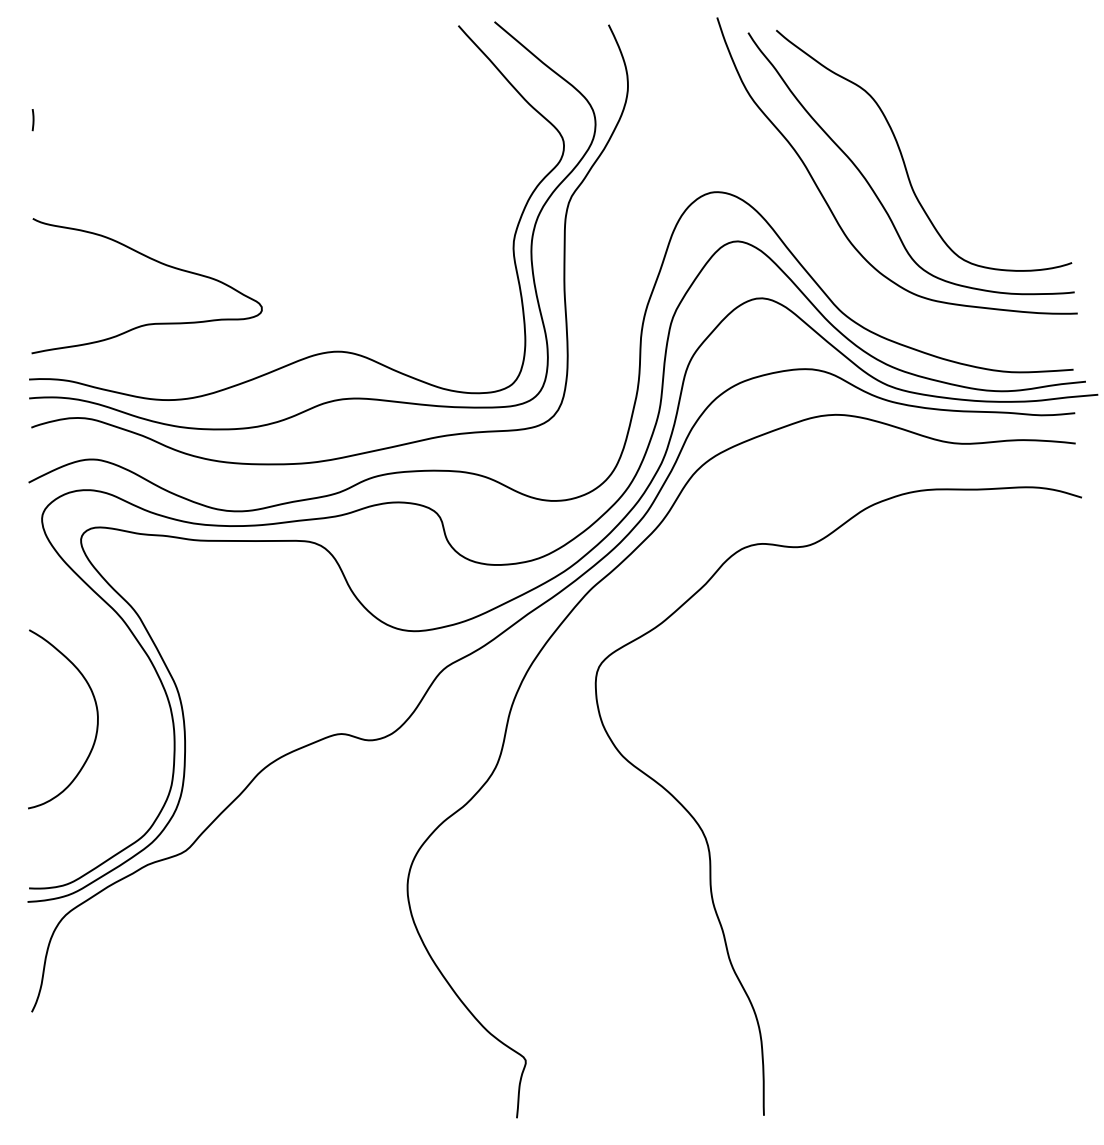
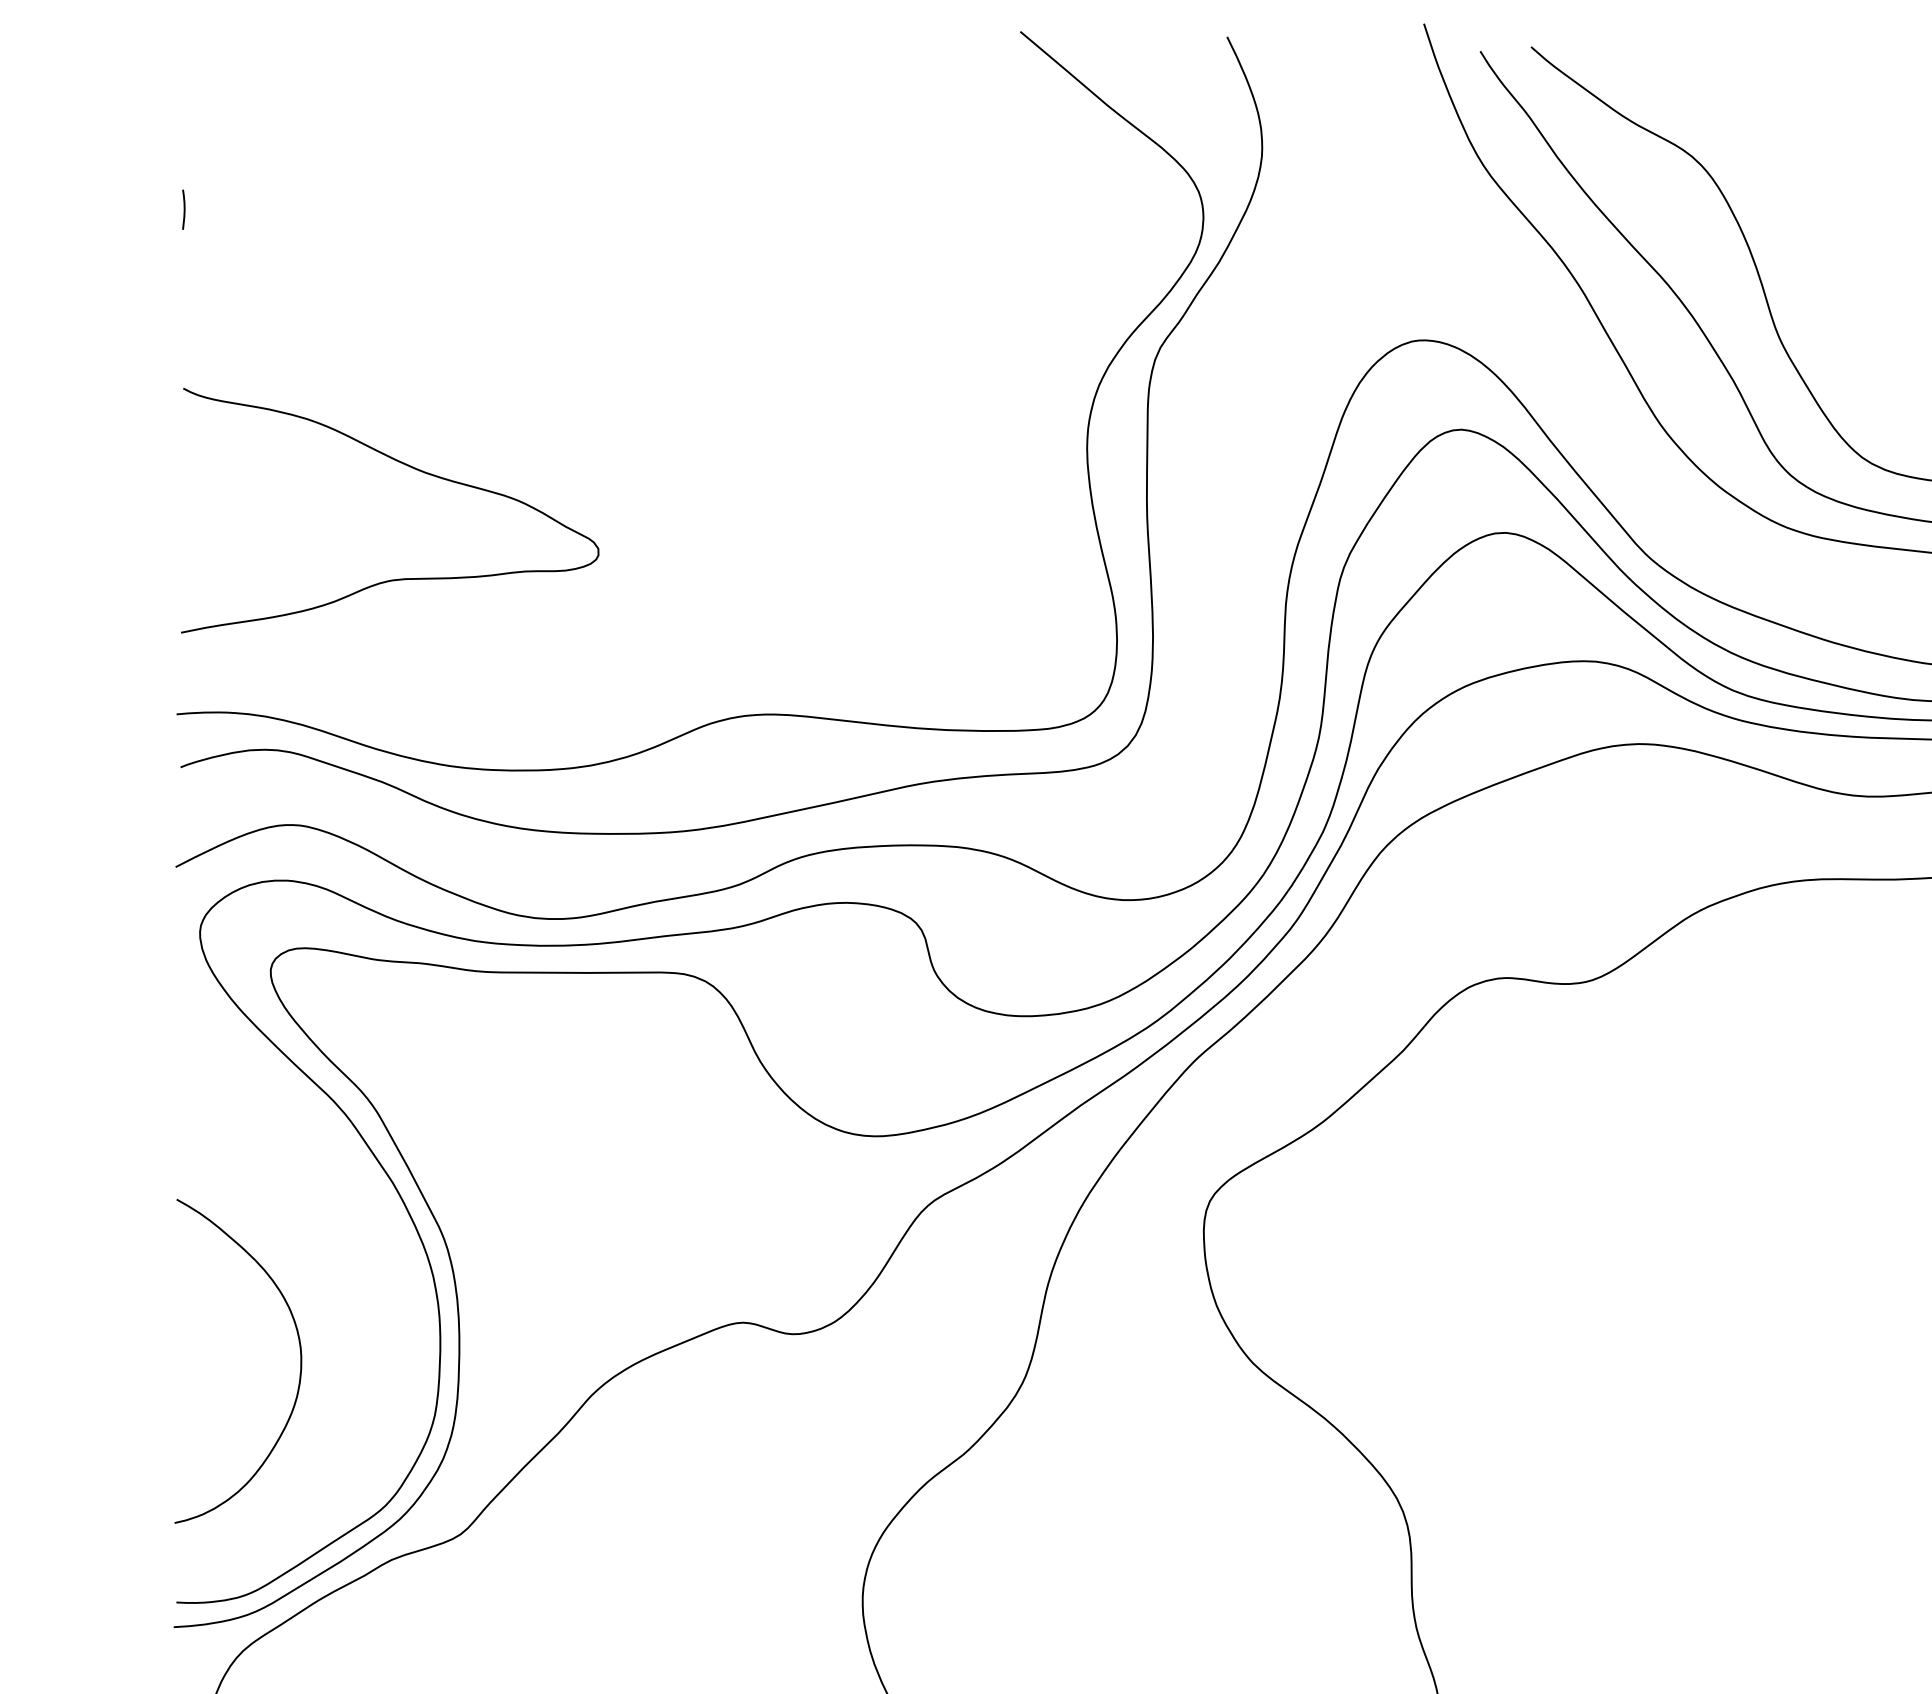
curve: (320, 352) -> (704, 631), removed
curve: (96, 714) -> (298, 1352), moved

